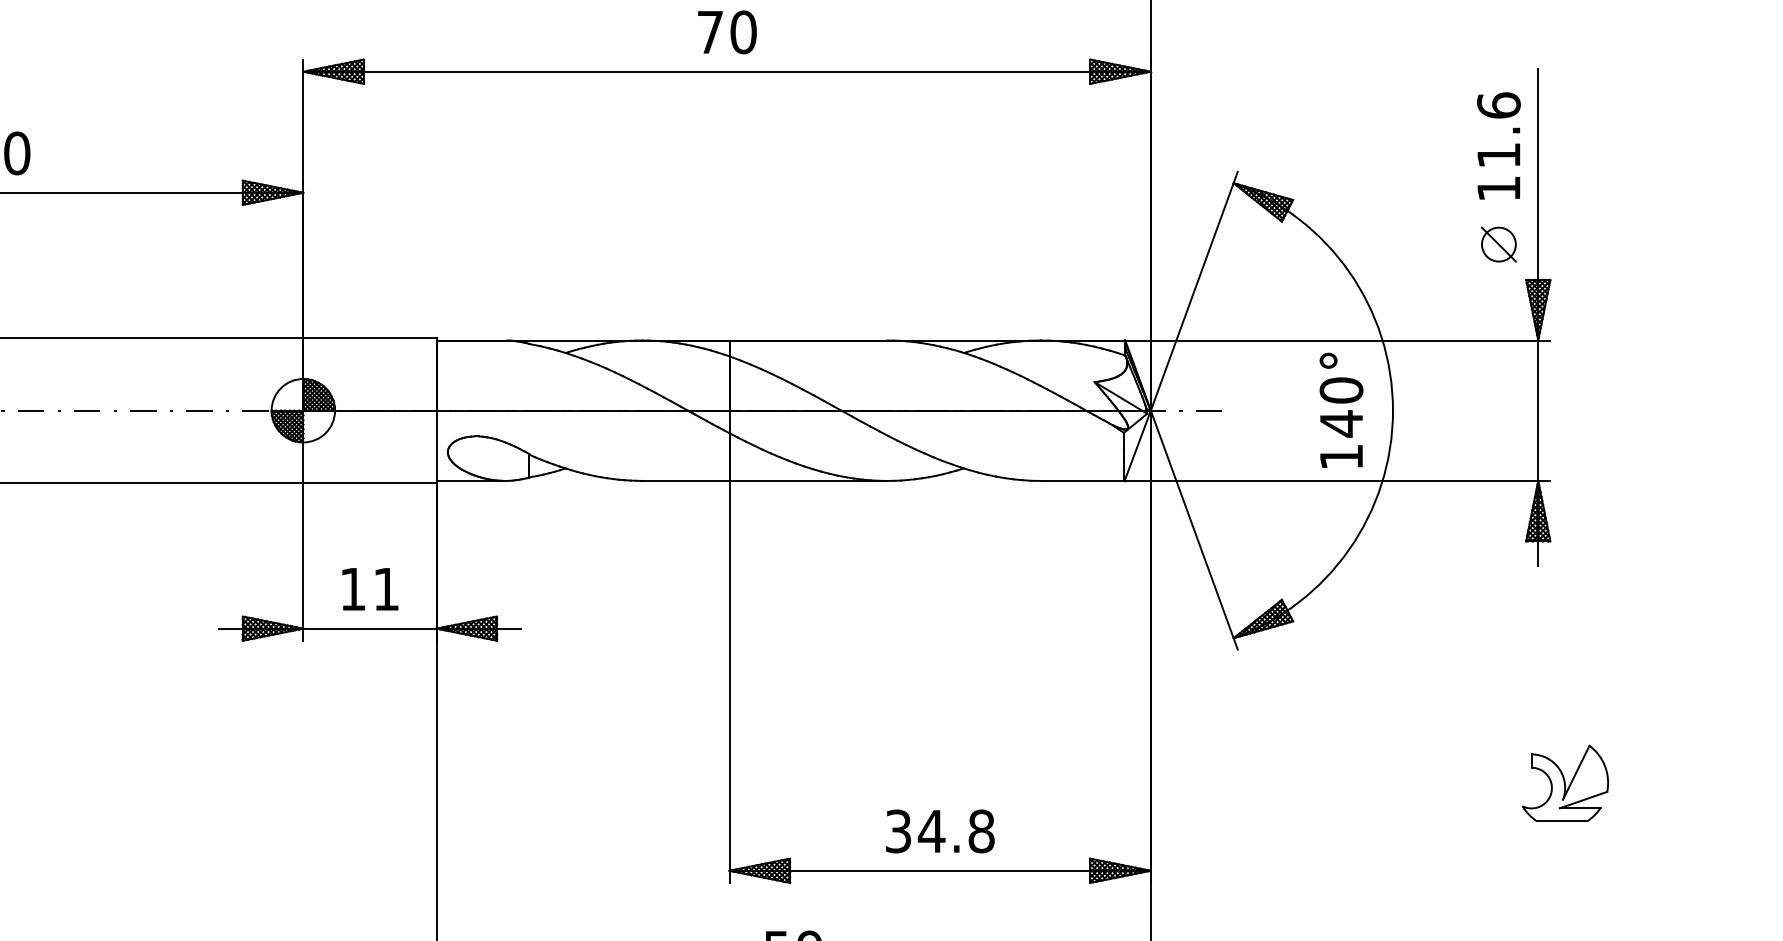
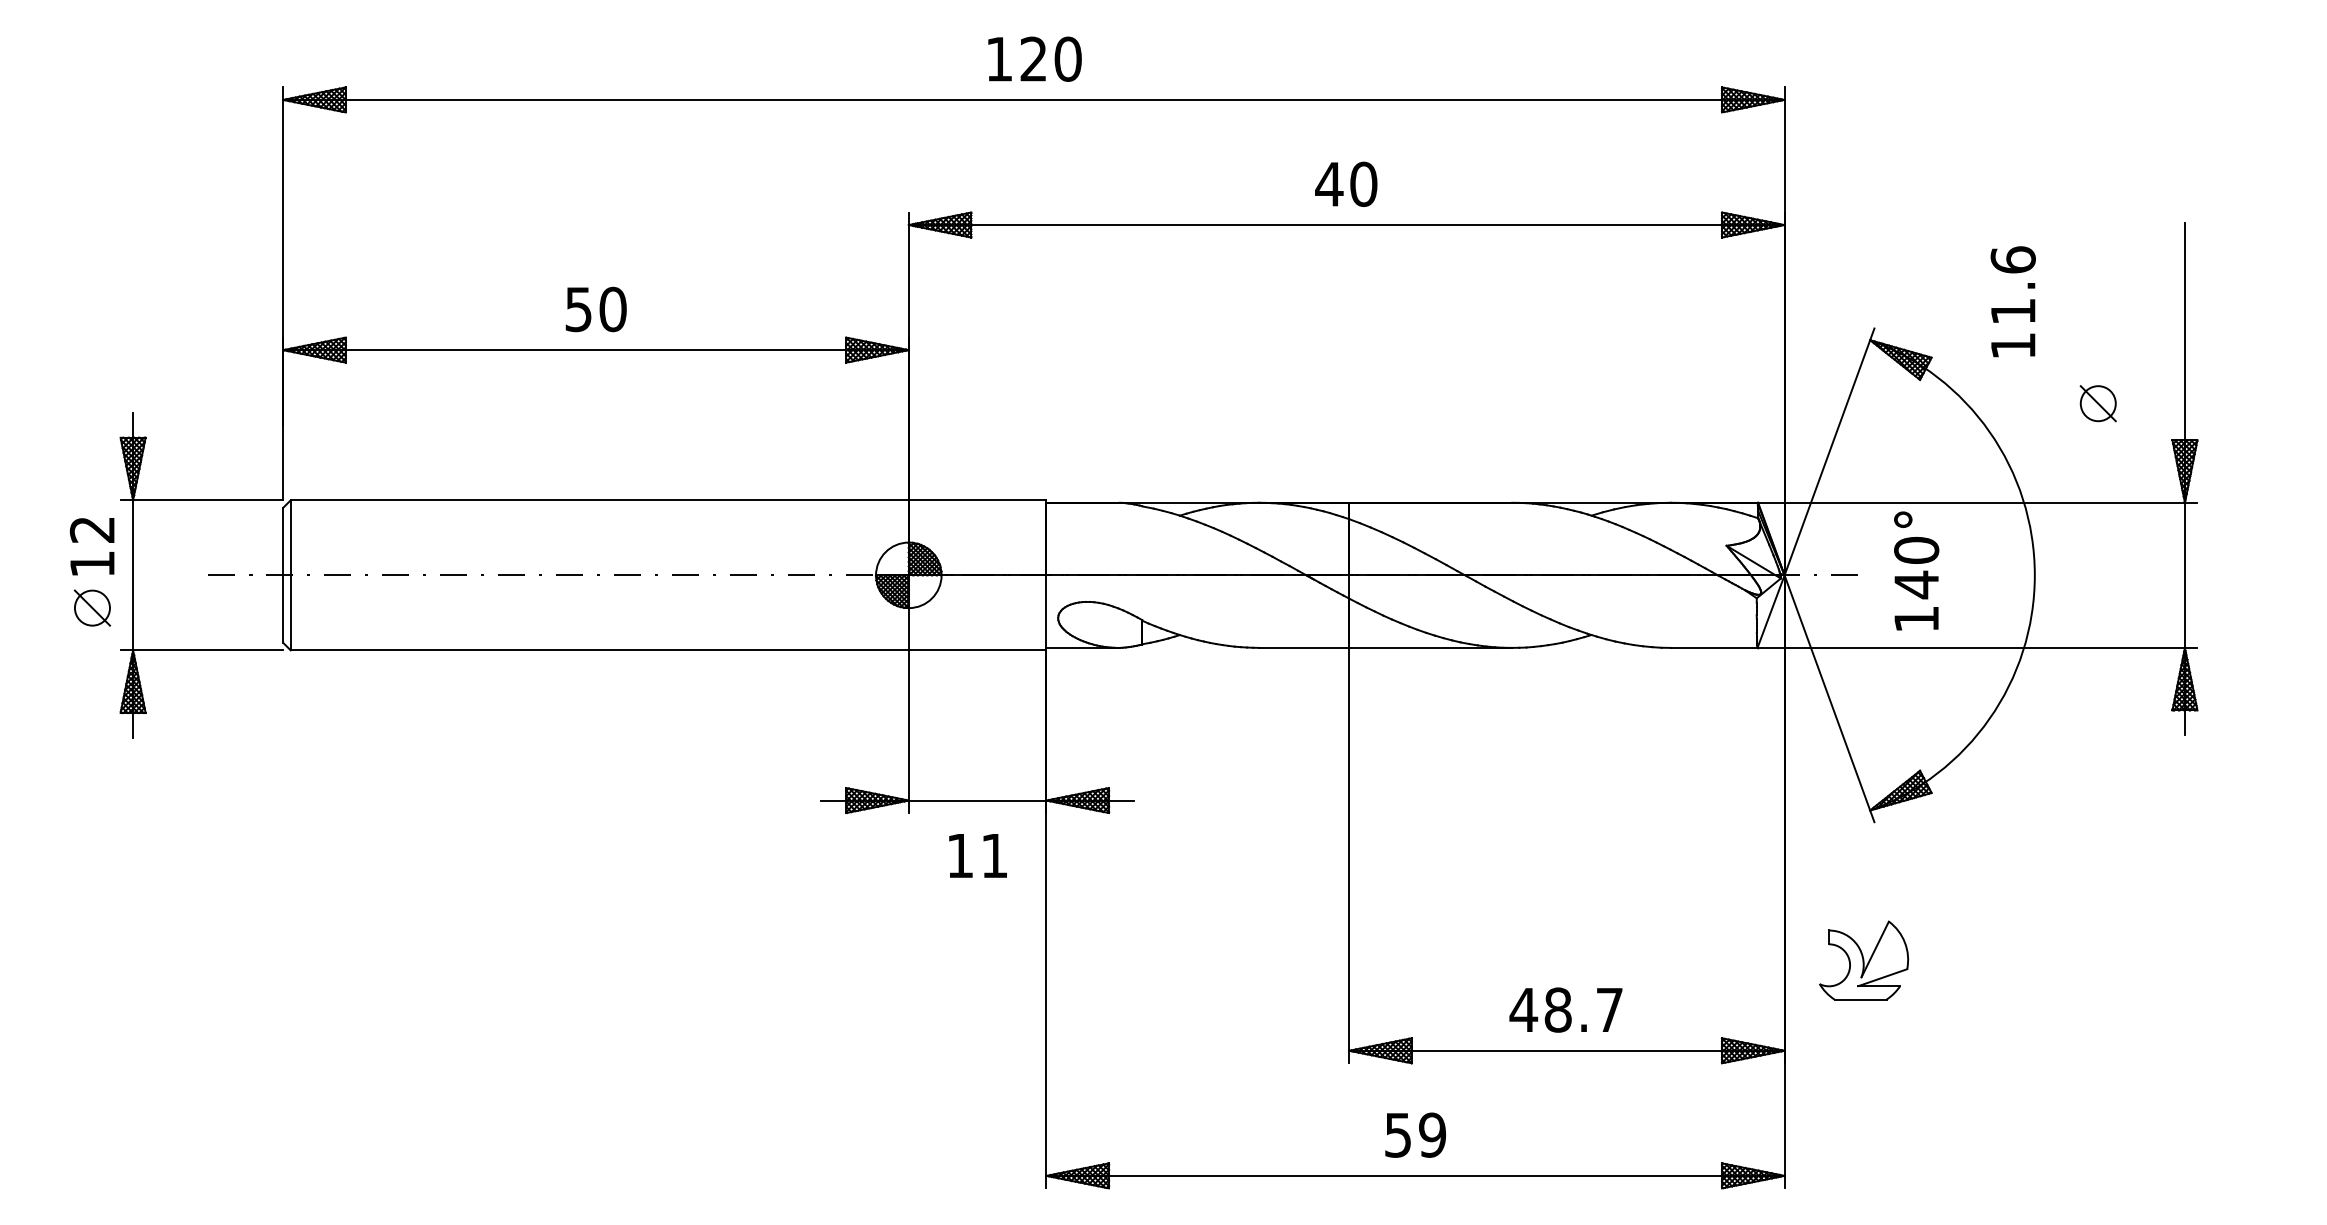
text: (710, 32) -> (1329, 184), 70 -> 40
text: (1498, 145) -> (2012, 301), moved
part: (1498, 244) -> (2097, 403), moved
text: (1341, 409) -> (1916, 570), moved
text: (369, 588) -> (977, 855), moved
part: (1565, 783) -> (1864, 960), moved
text: (939, 830) -> (1566, 1009), 34.8 -> 48.7

